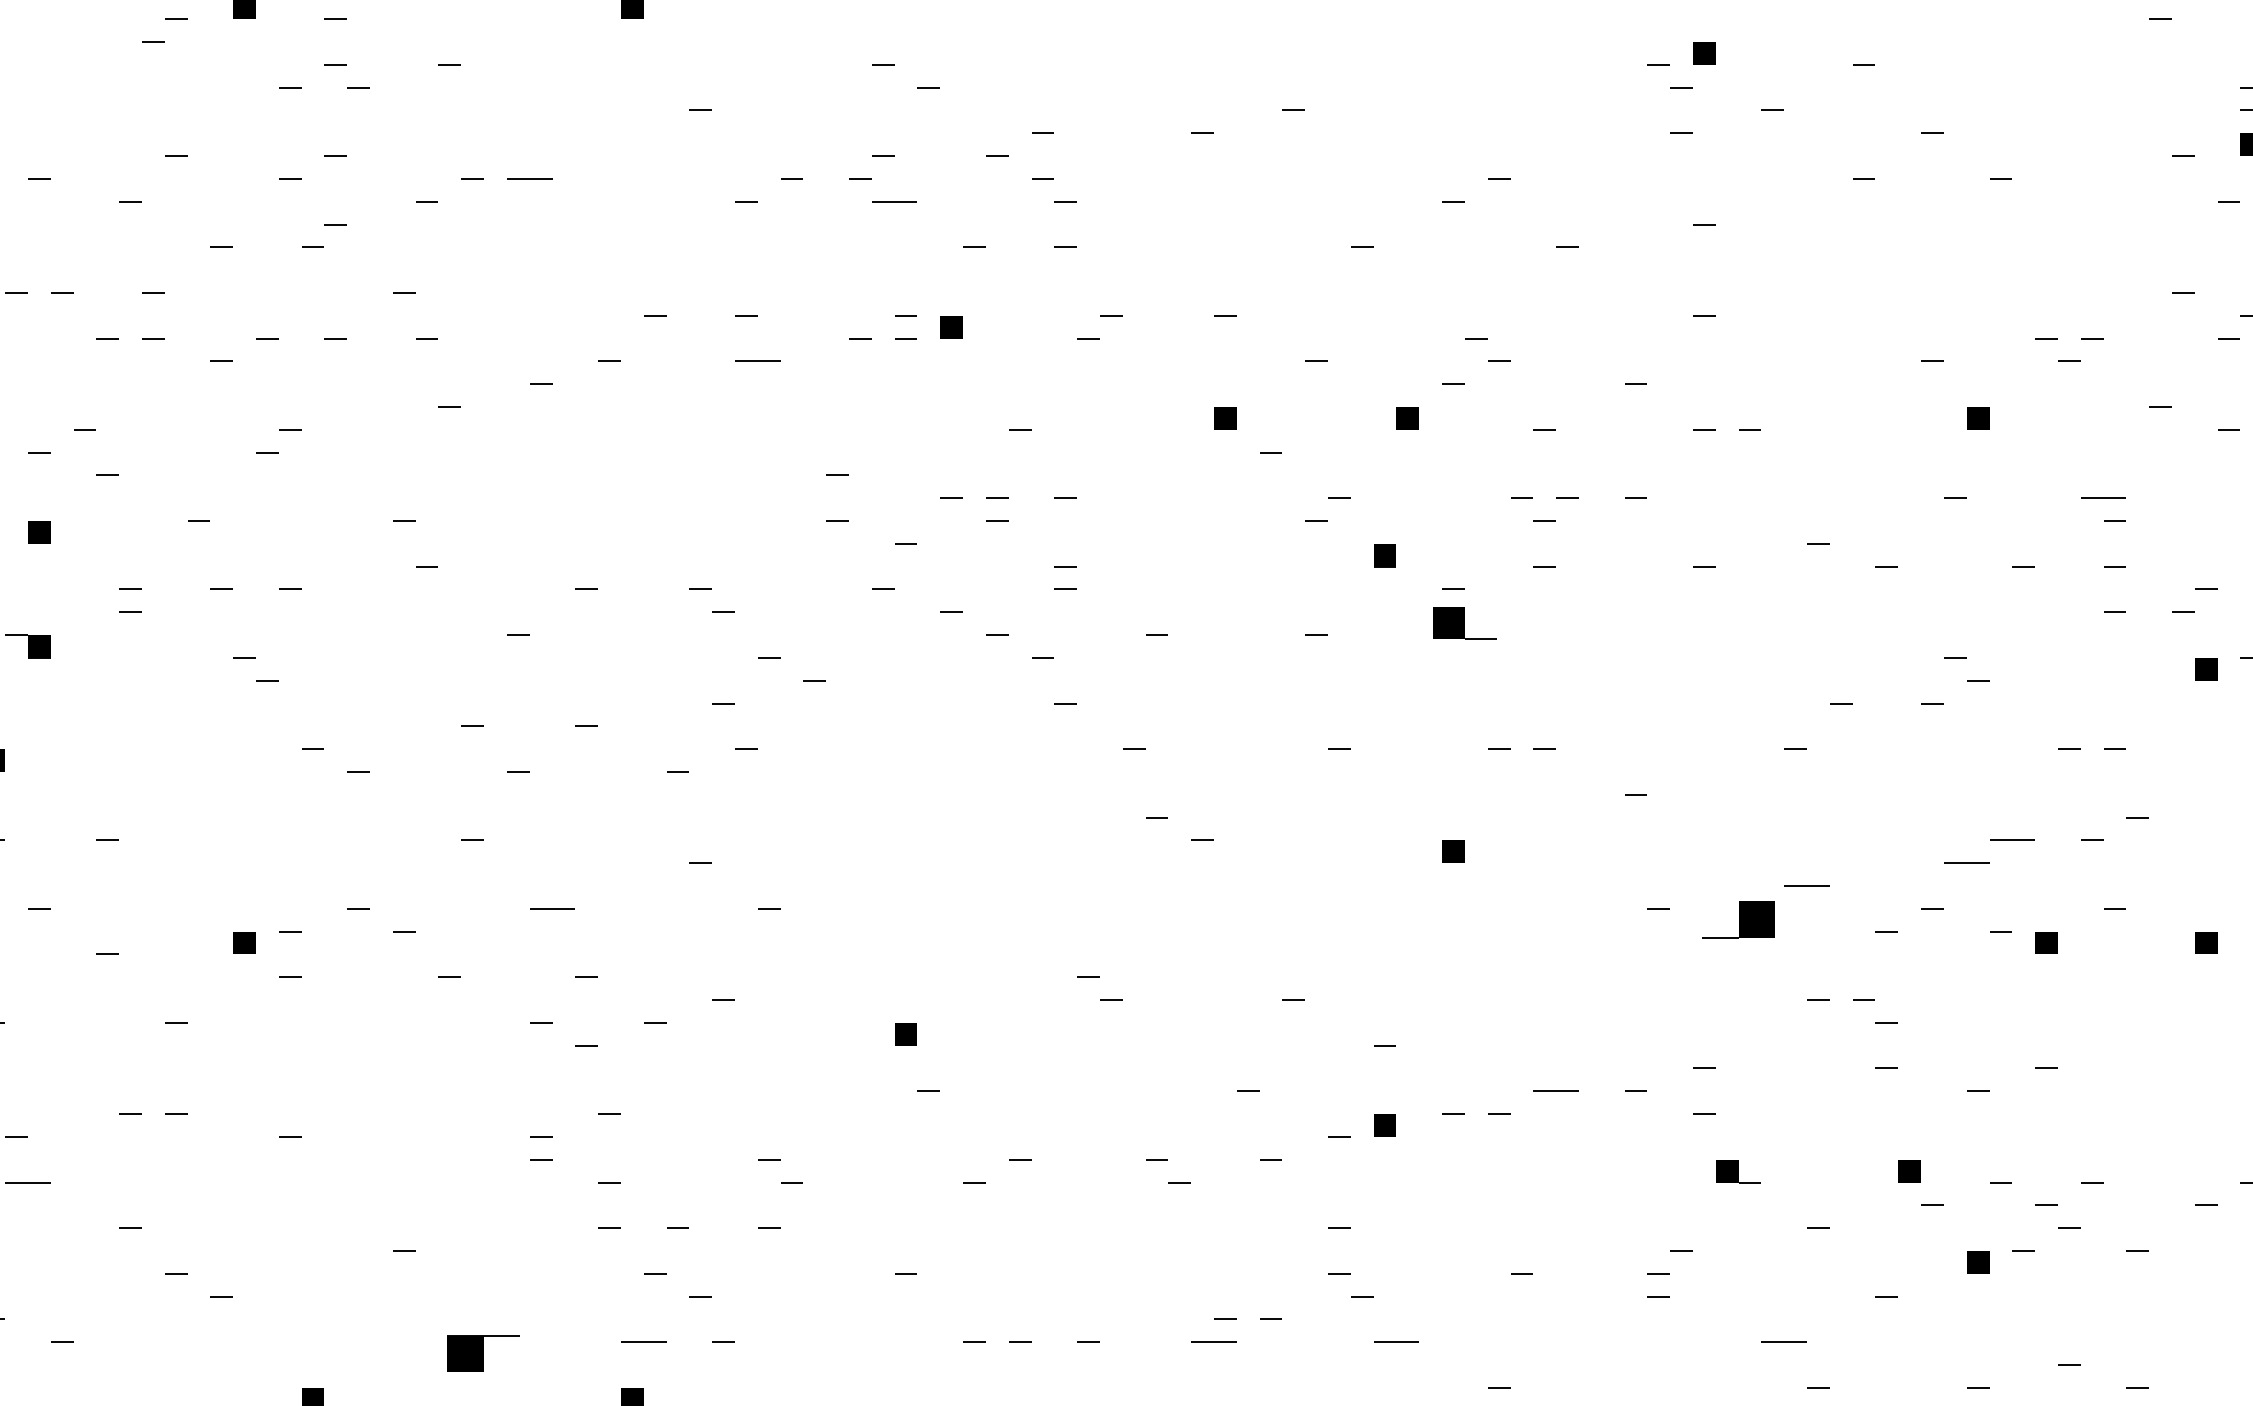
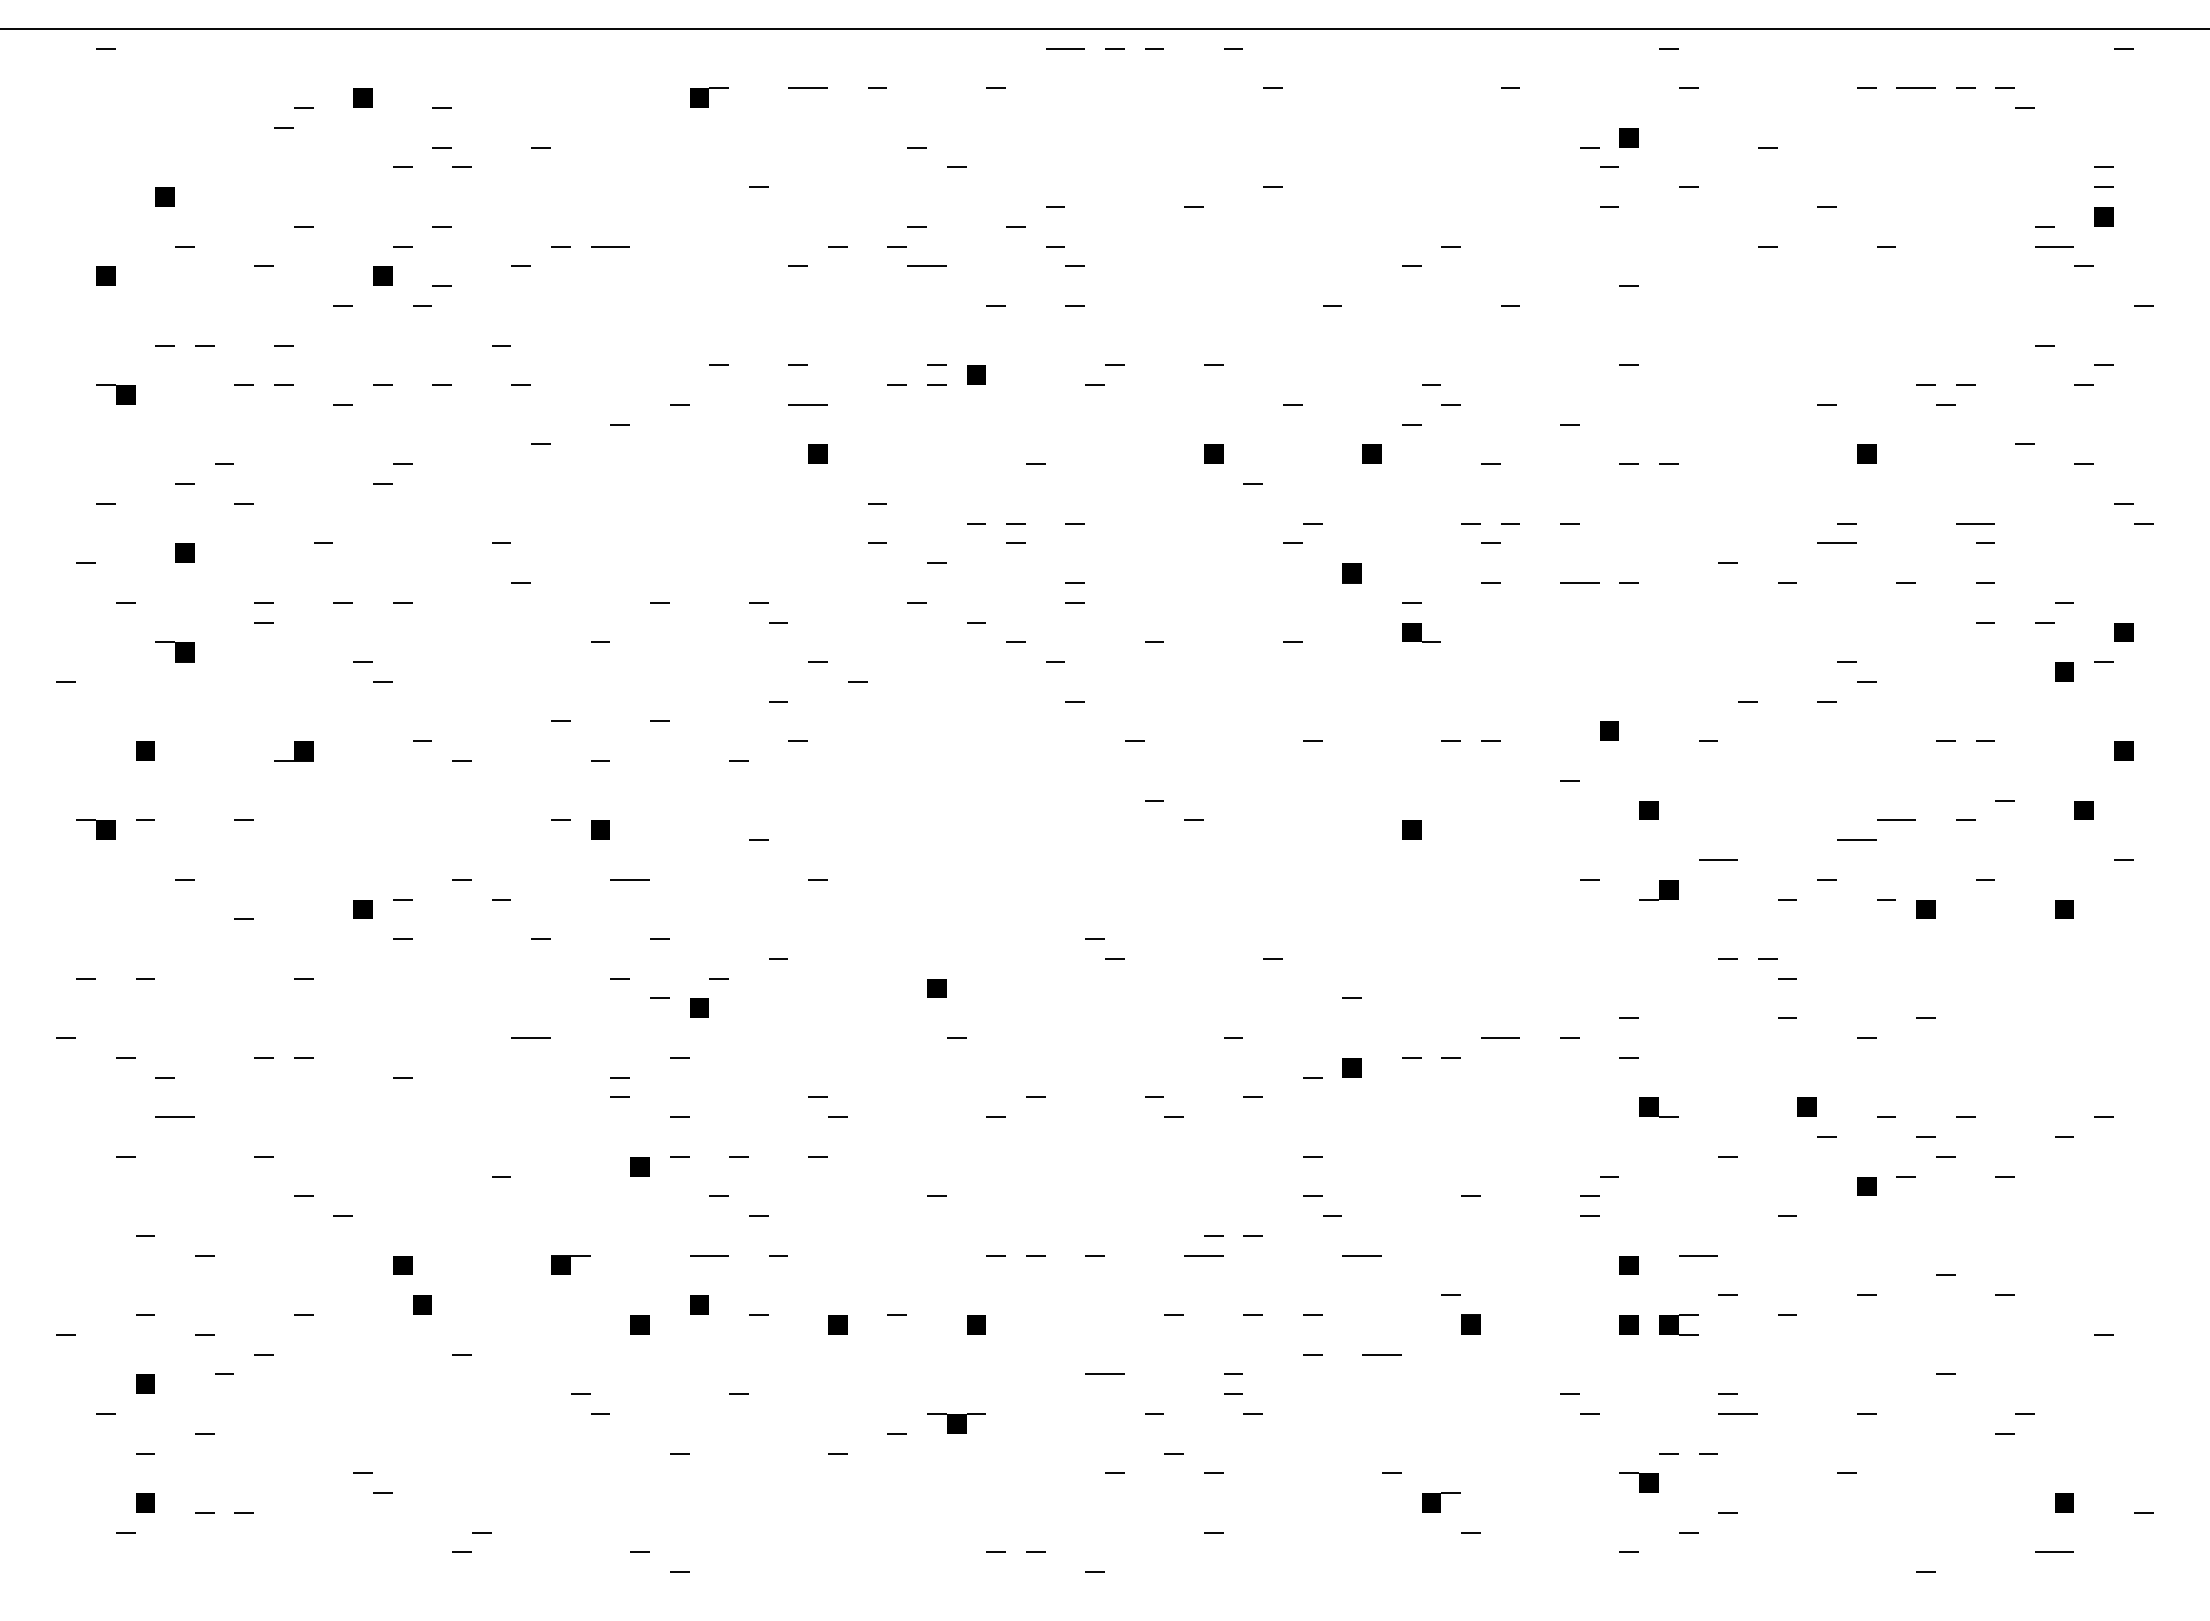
fill: (16, 122) -> (165, 197), added
line: (2194, 178) -> (2054, 246), added
fill: (266, 213) -> (382, 276), added
fill: (769, 418) -> (818, 454), added
line: (1943, 520) -> (1836, 542), added
line: (1646, 566) -> (1579, 582), added
part: (1464, 623) -> (1421, 632), size x0.71
fill: (1681, 737) -> (1609, 731), added
part: (164, 760) -> (293, 751), added
fill: (1726, 828) -> (1648, 810), added
fill: (2229, 828) -> (2084, 810), added
fill: (518, 852) -> (600, 830), added
part: (1738, 921) -> (1658, 890), size x0.62
fill: (632, 1057) -> (699, 1008), added
line: (437, 1090) -> (530, 1037), added
fill: (563, 1239) -> (639, 1166), added
part: (483, 1352) -> (570, 1264), size x0.62
fill: (290, 1353) -> (402, 1265), added
fill: (1704, 1353) -> (1629, 1265), added

